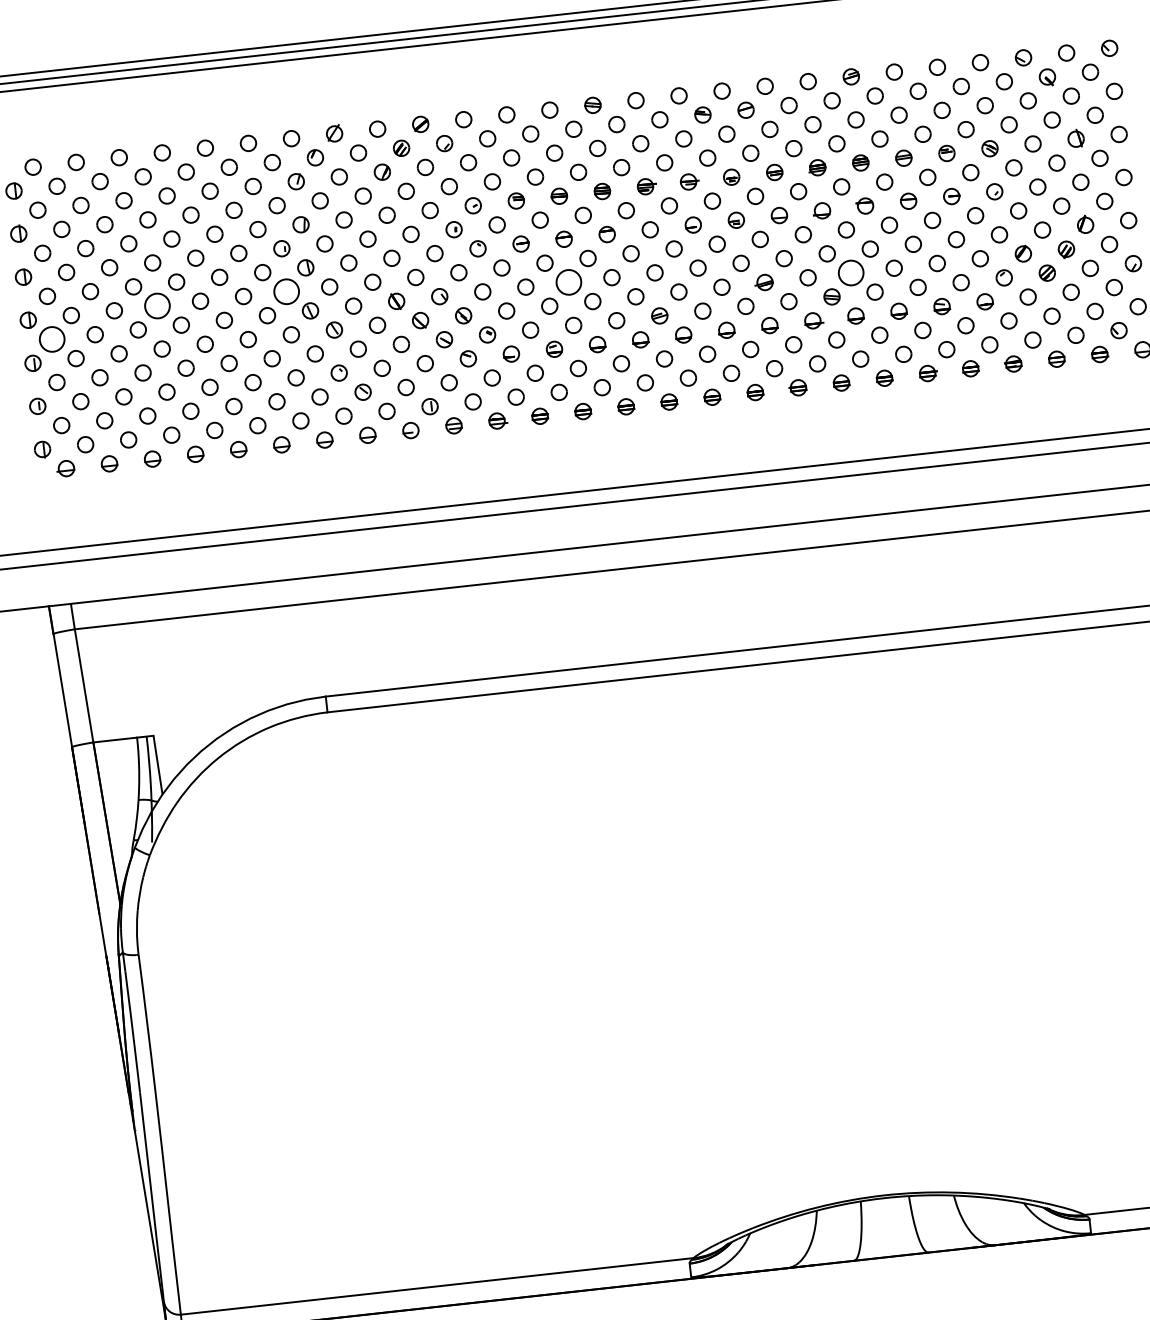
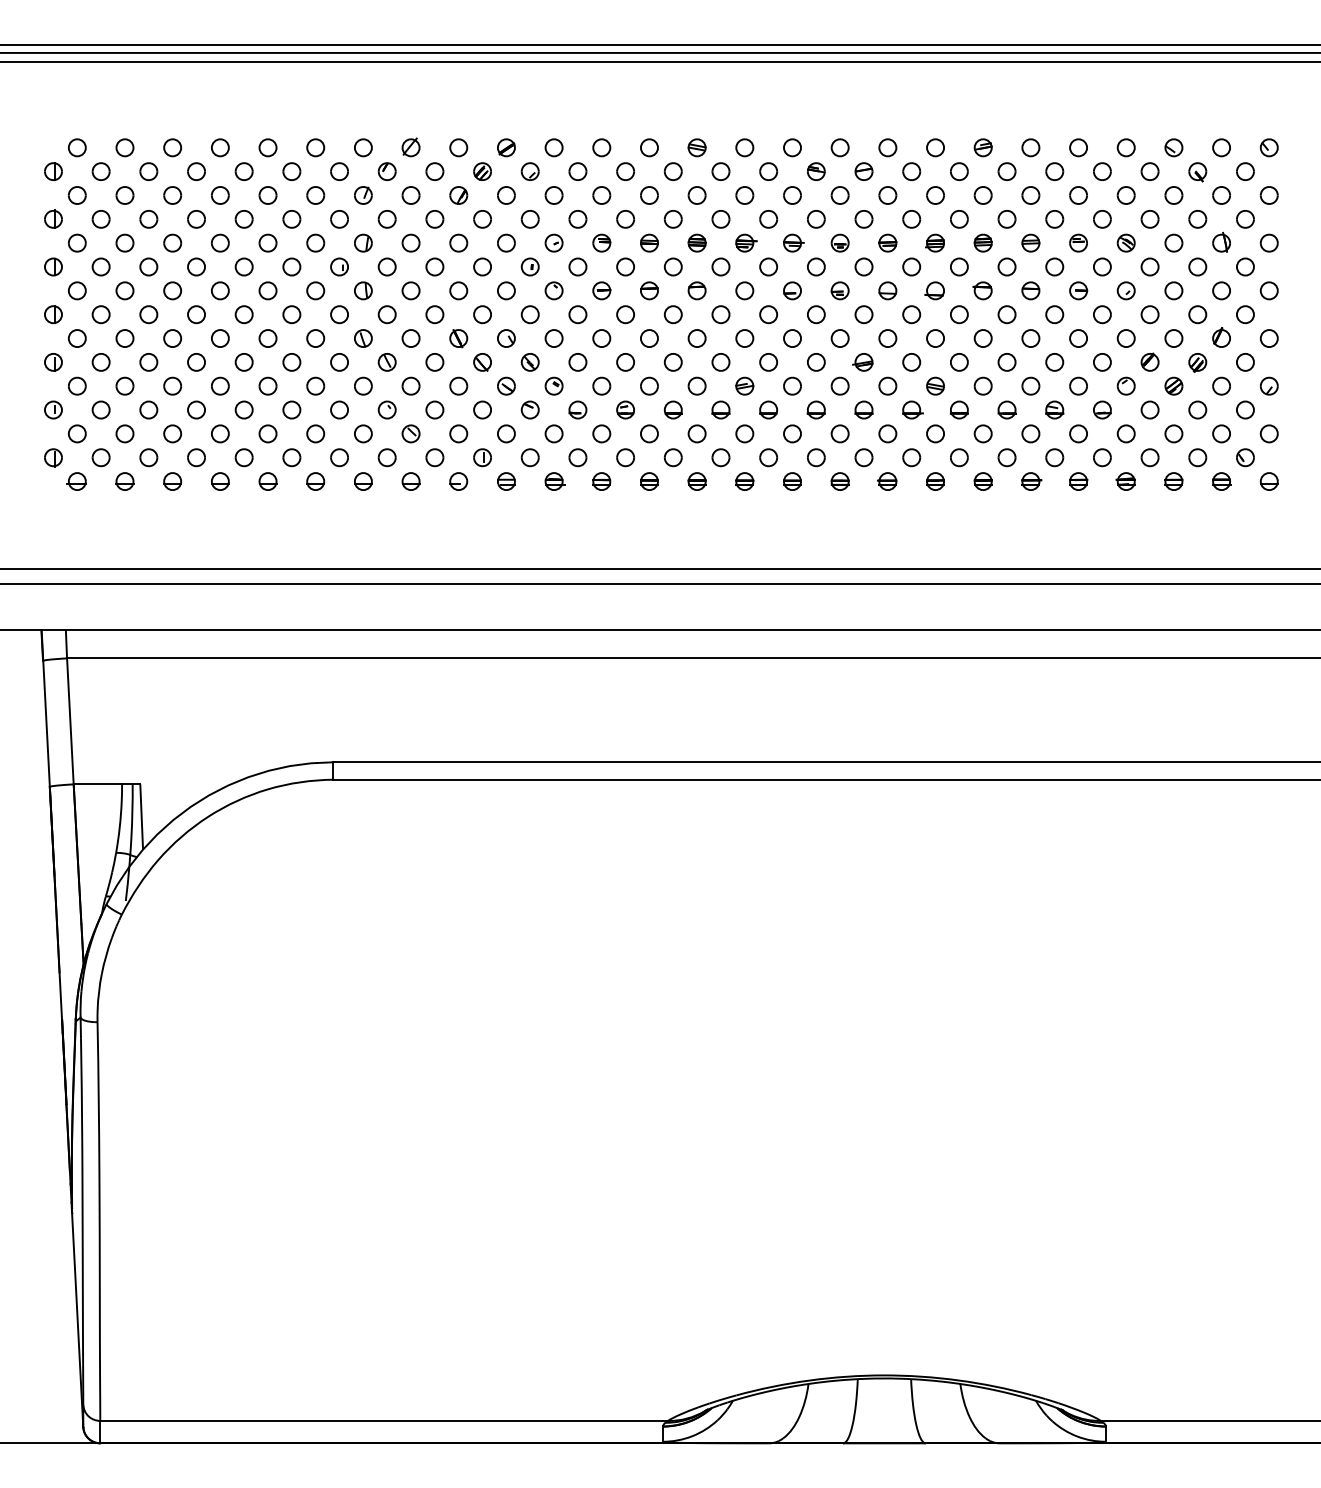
circle: (850, 272) -> (958, 361), size x0.62
circle: (568, 282) -> (648, 338), size x0.62
circle: (286, 291) -> (339, 314), size x0.62
circle: (157, 305) -> (196, 314), size x0.62
circle: (51, 339) -> (76, 338), size x0.62

